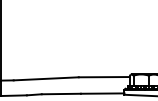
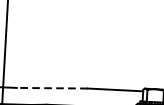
line: (46, 78) -> (52, 87), solid -> dashed

